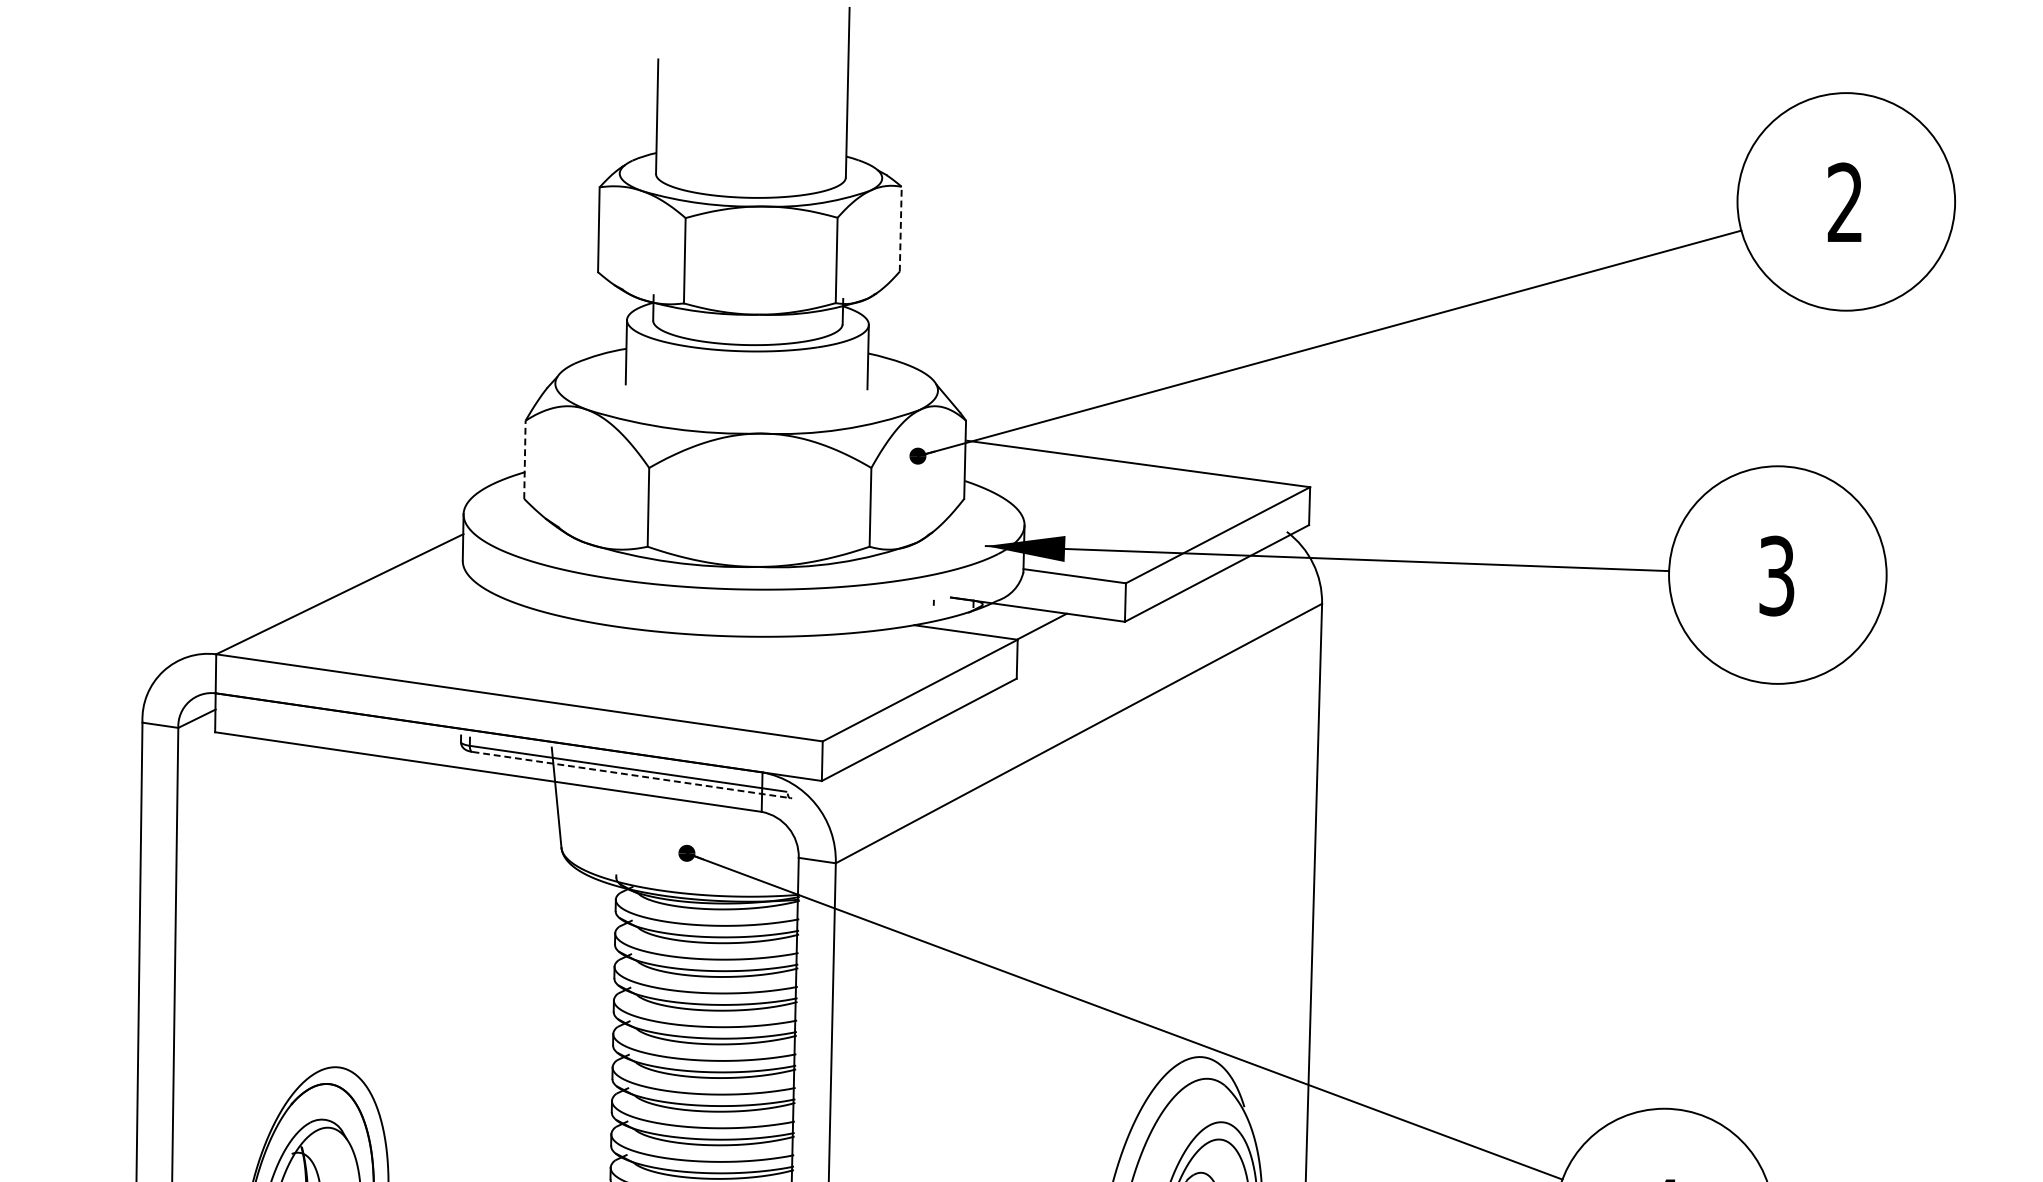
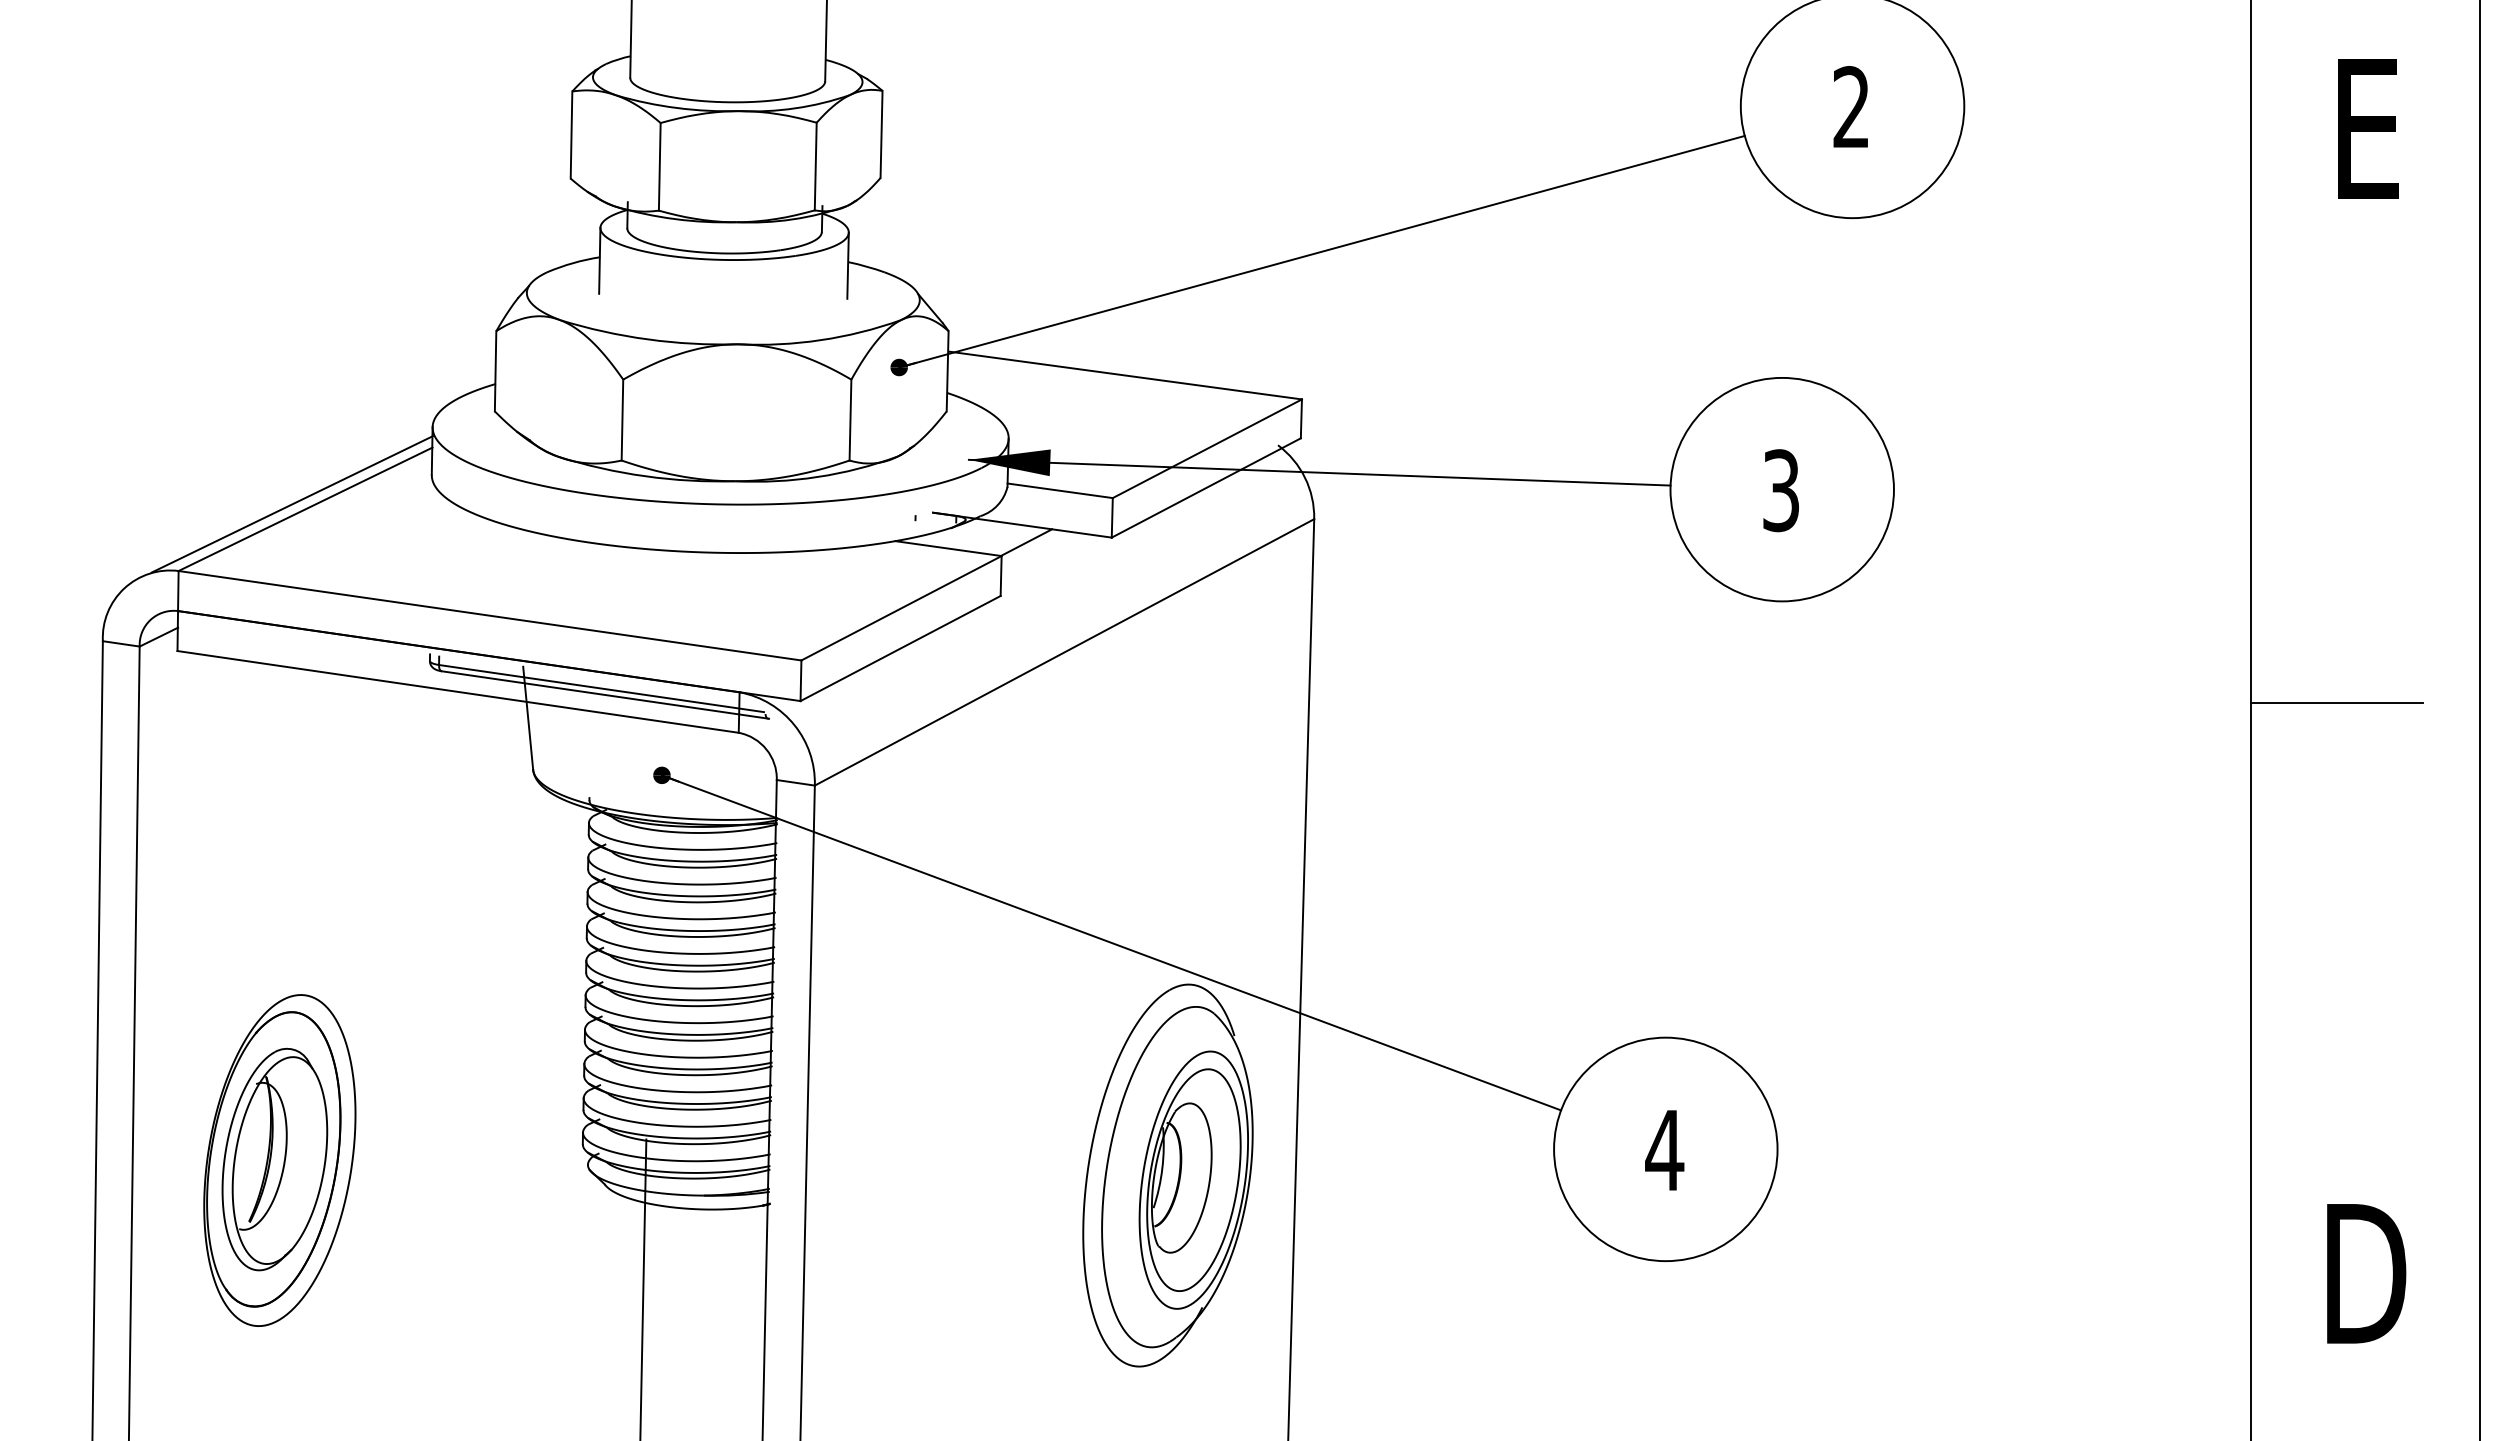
line: (900, 229) -> (881, 134), dashed -> solid
line: (524, 459) -> (495, 370), dashed -> solid
line: (326, 589) -> (291, 504), added
line: (631, 774) -> (605, 694), dashed -> solid

